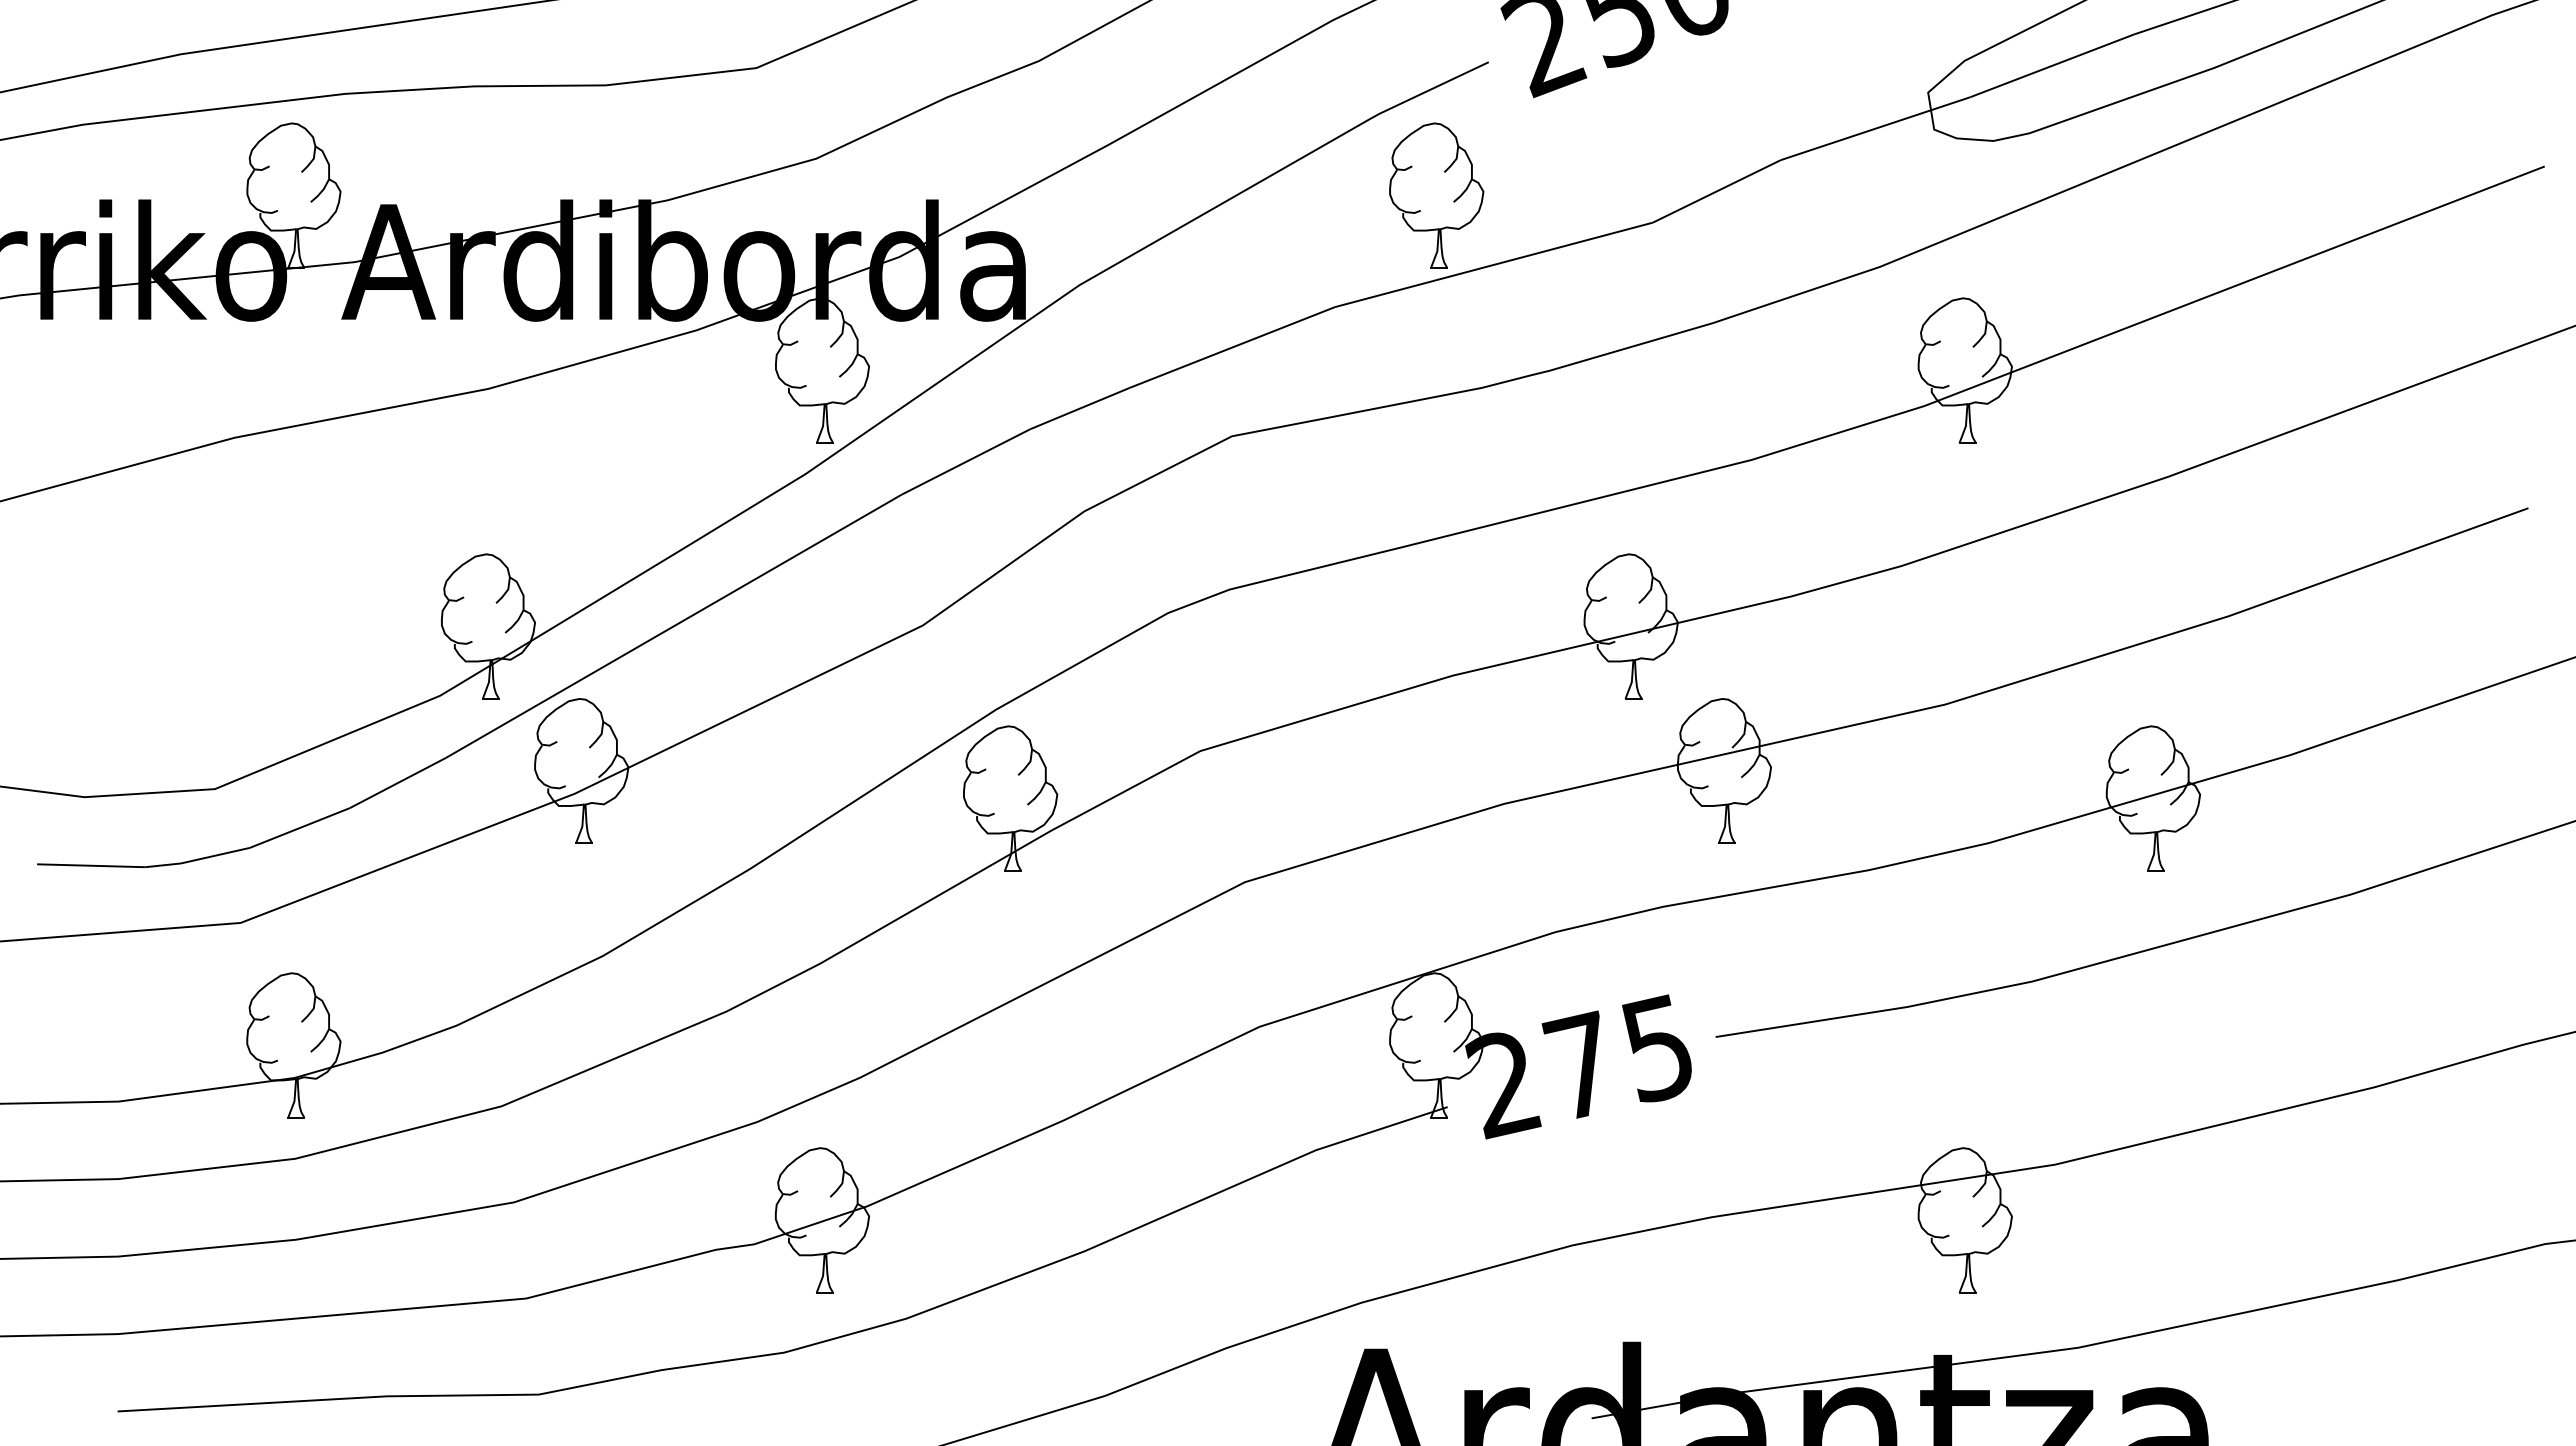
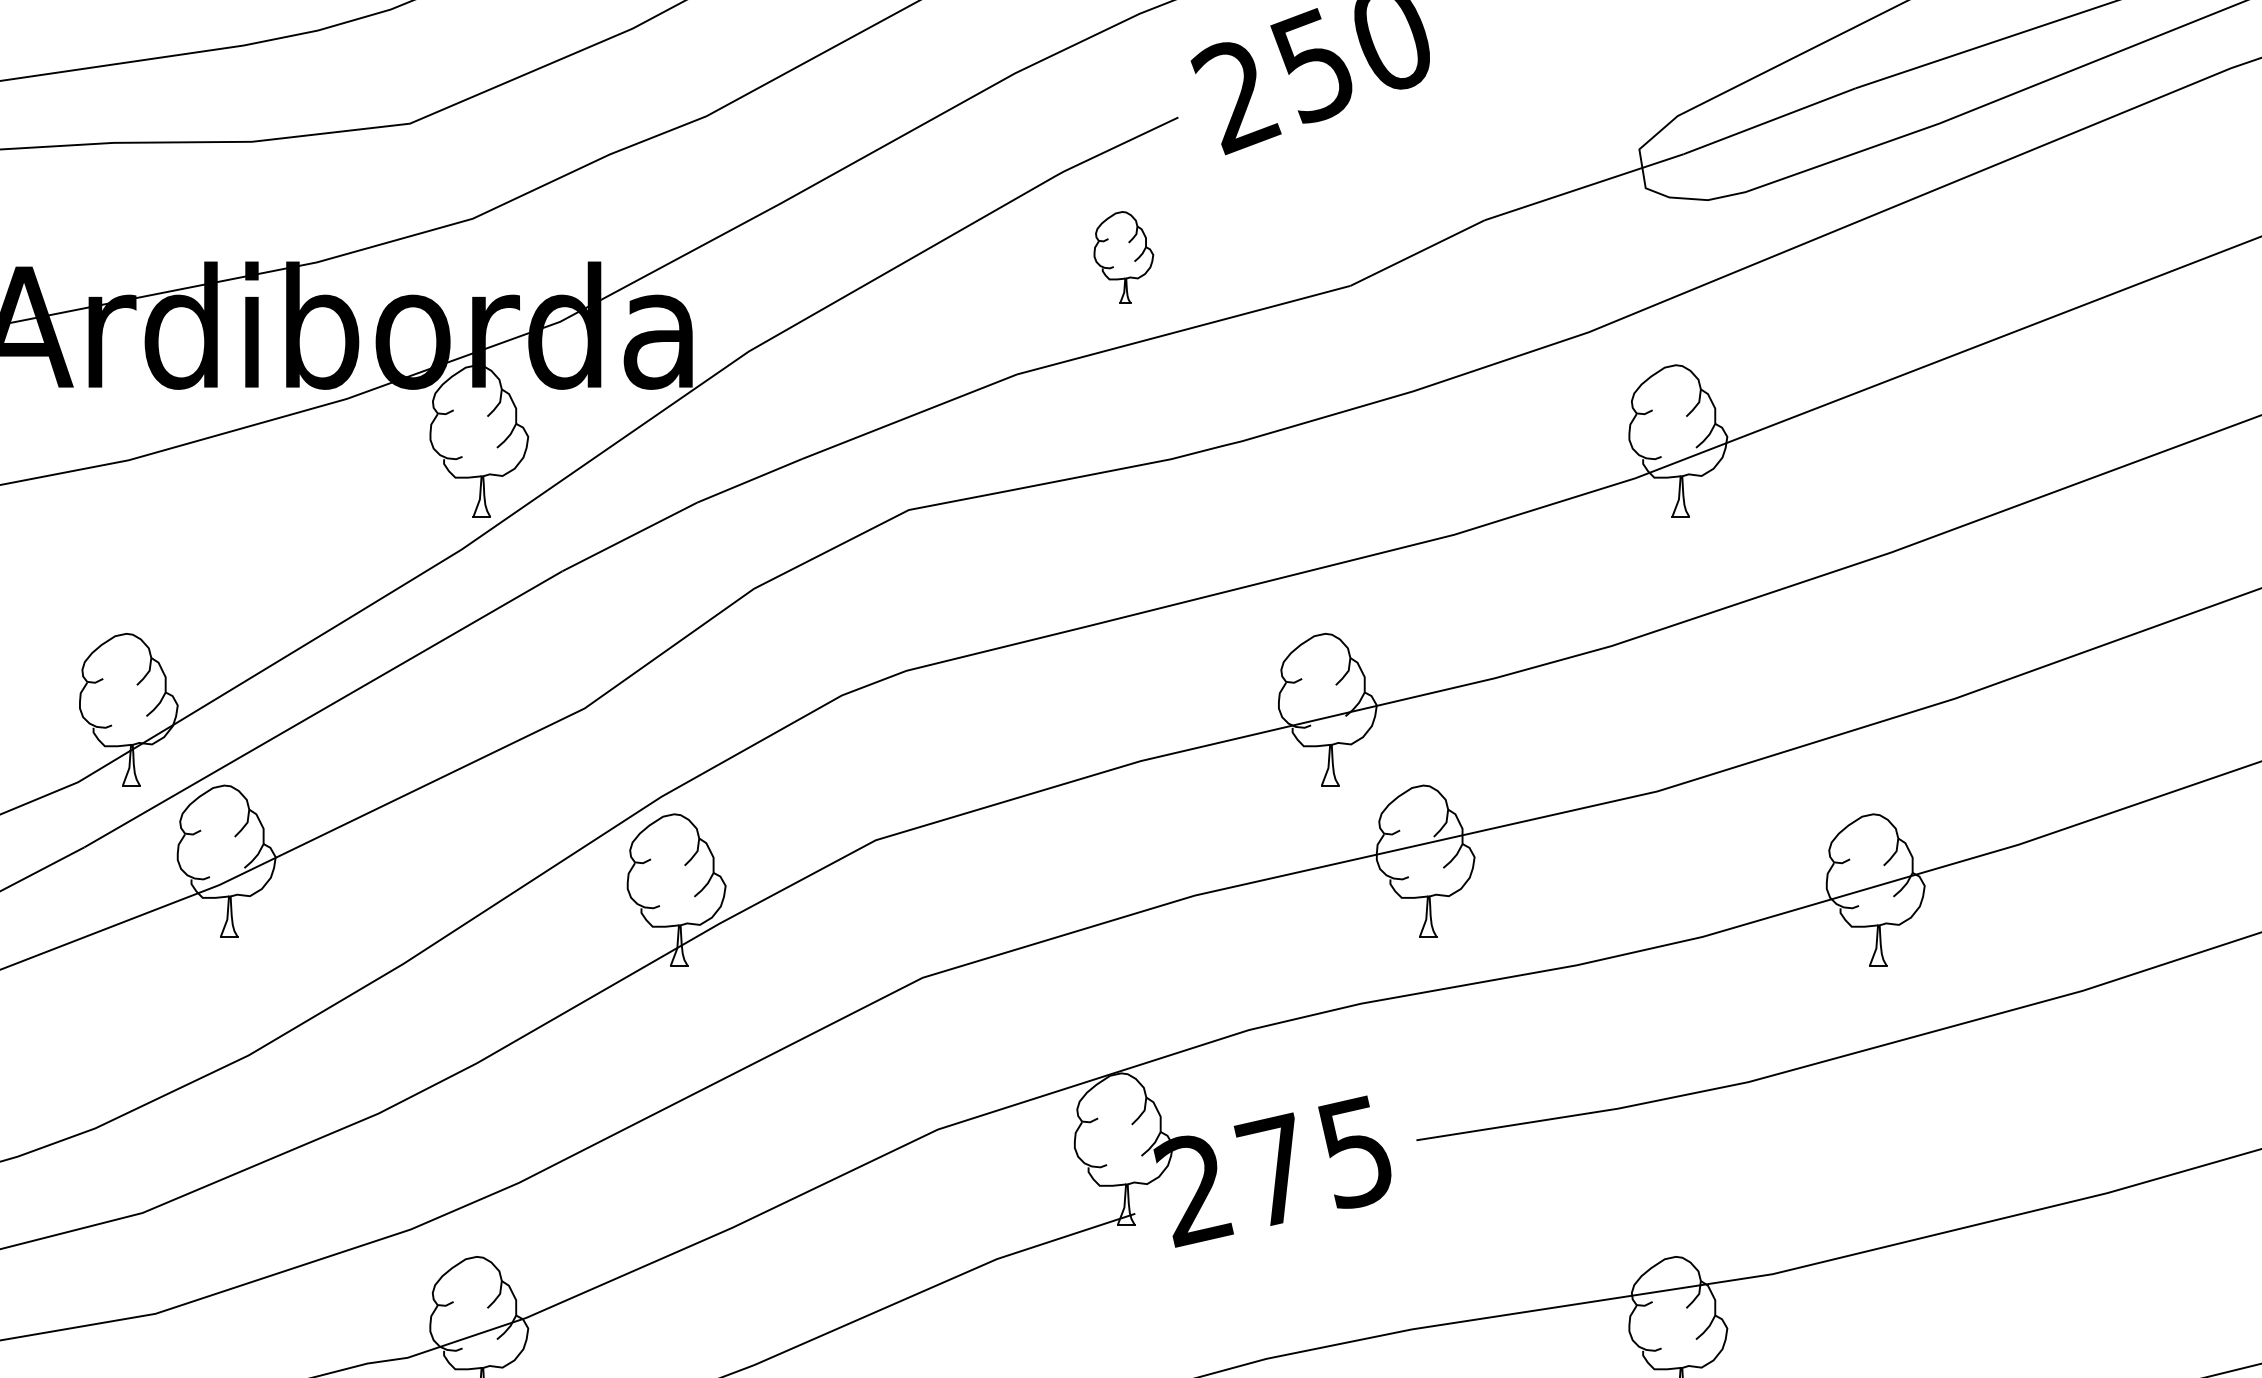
part: (1436, 195) -> (1123, 257), size x0.6

